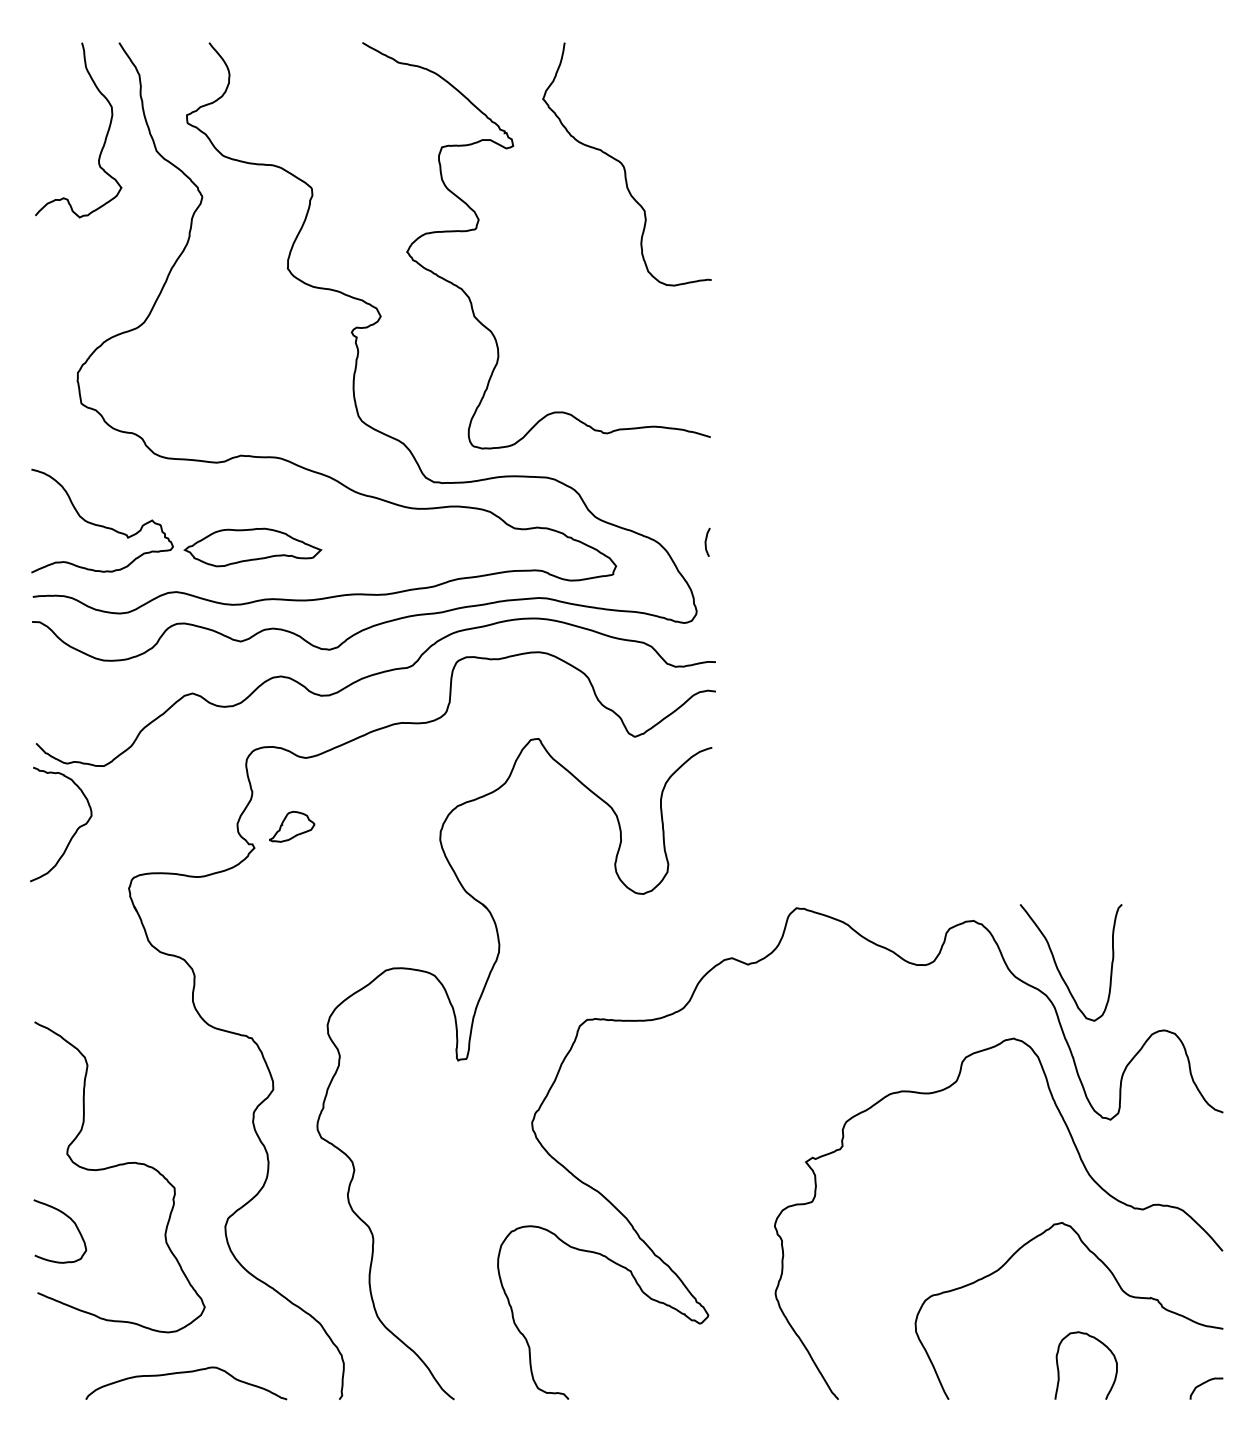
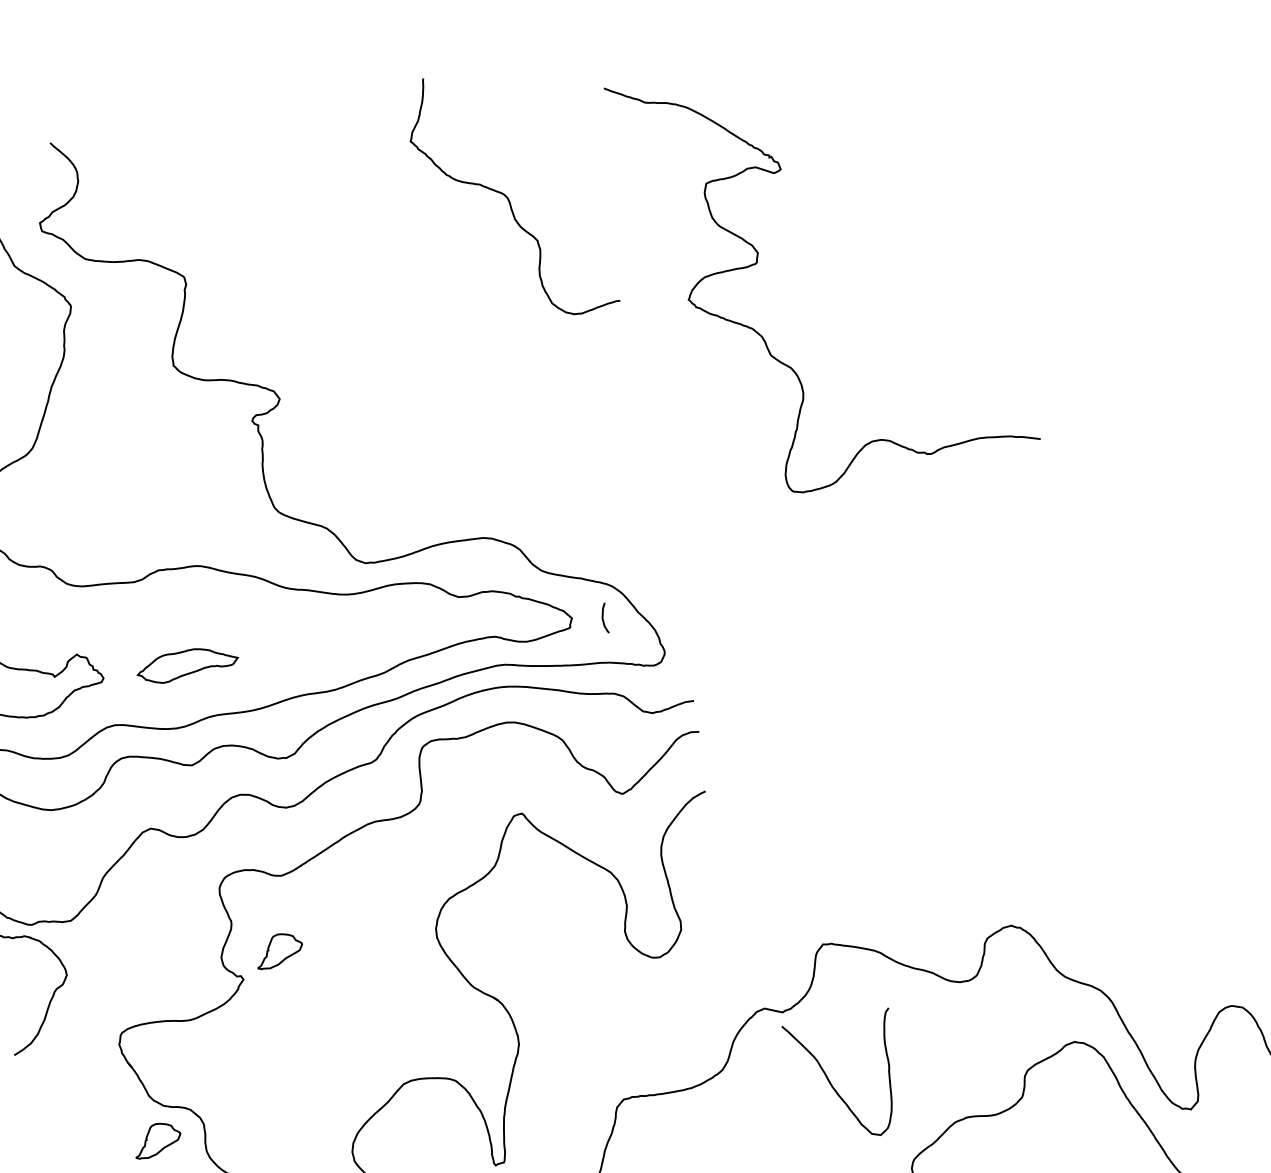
curve: (477, 228) -> (758, 262), moved
curve: (706, 541) -> (603, 617), moved
part: (252, 547) -> (187, 664), size x0.7
curve: (1057, 965) -> (832, 1083), moved
part: (149, 982) -> (157, 1139), added

